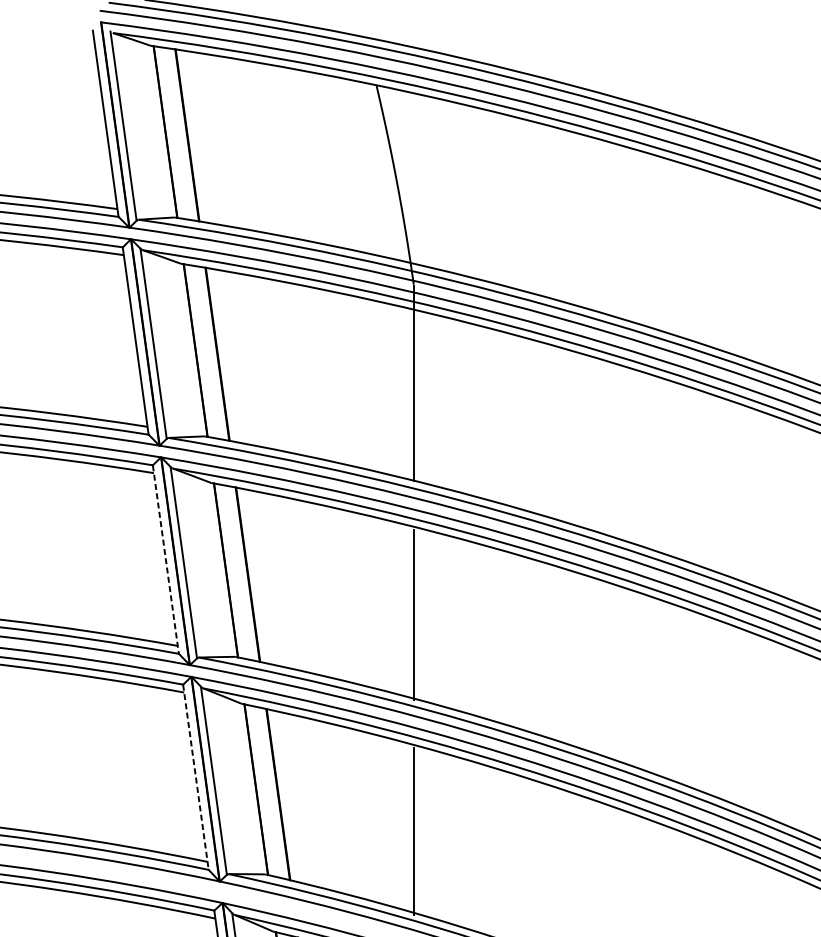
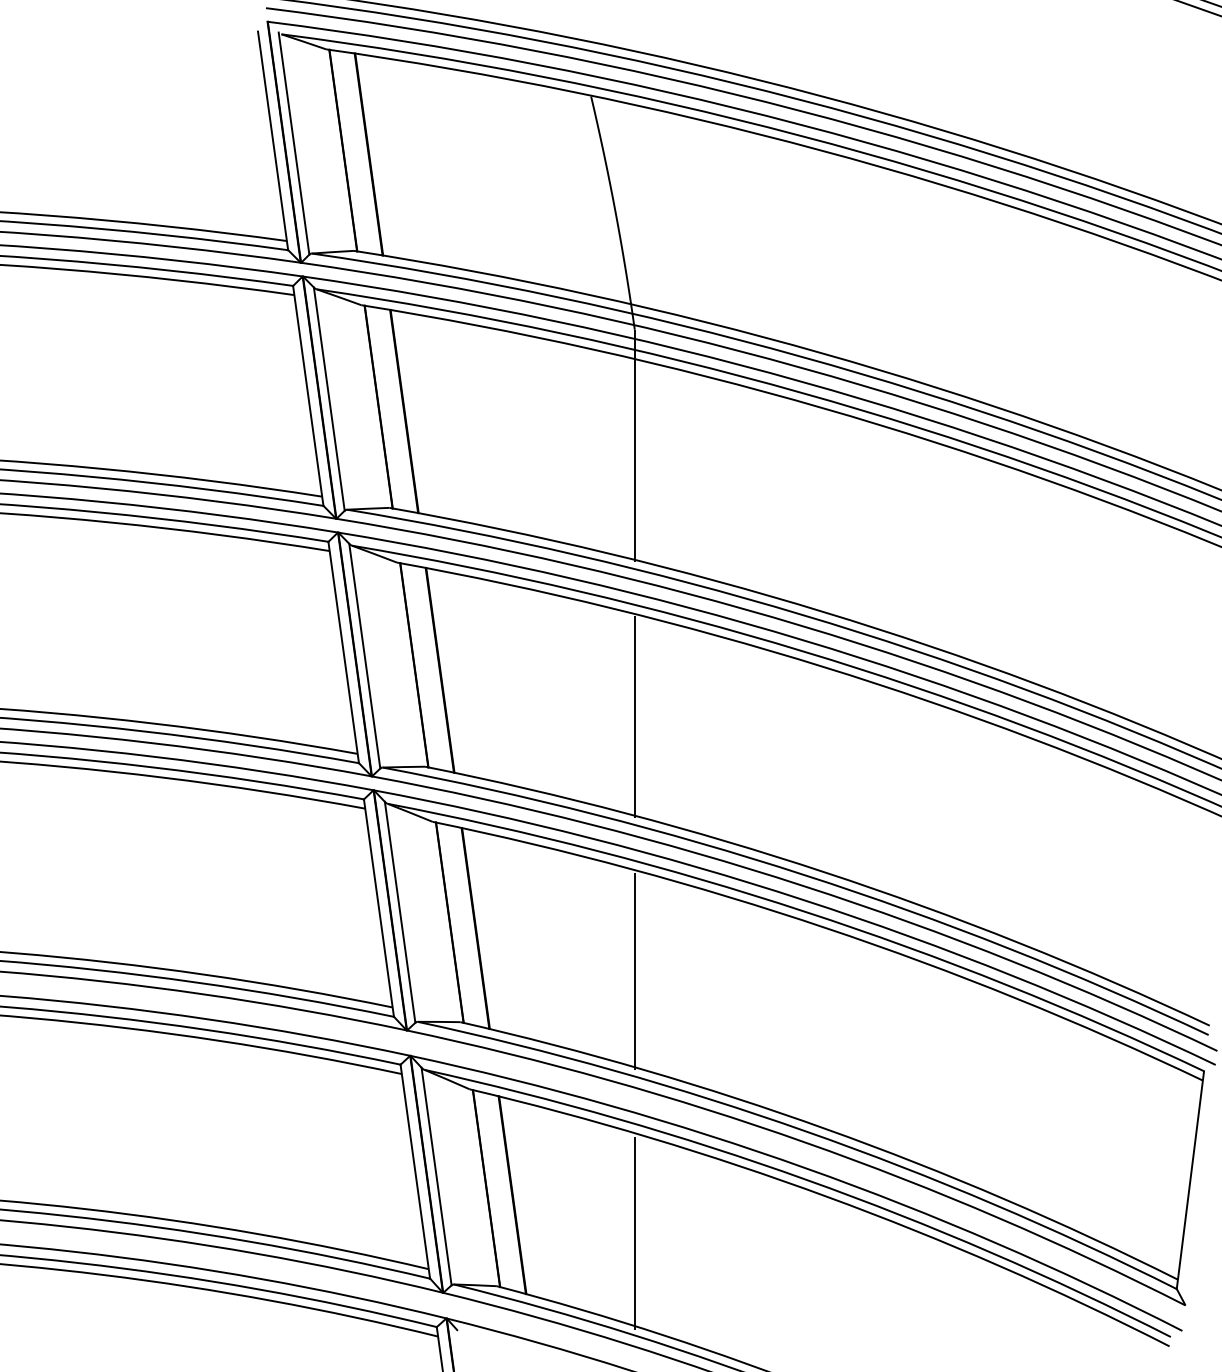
line: (165, 559) -> (343, 652), dashed -> solid
line: (195, 777) -> (378, 908), dashed -> solid

